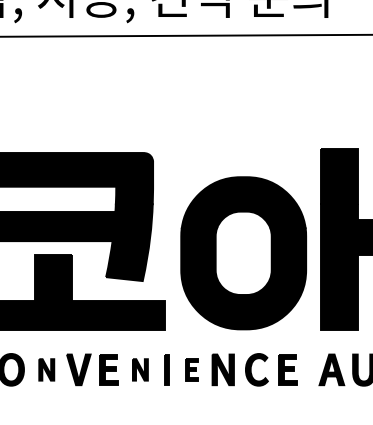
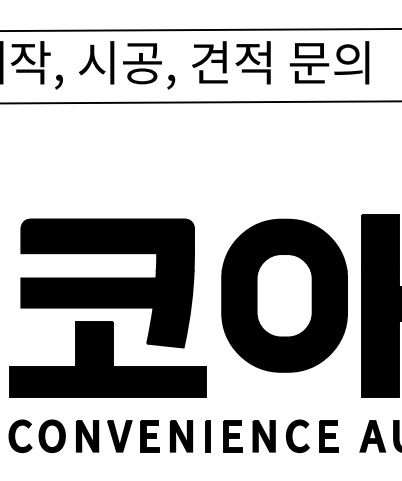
part: (243, 253) -> (284, 295), moved
part: (46, 370) -> (87, 436), size x1.43
part: (139, 370) -> (180, 436), size x1.43
part: (191, 370) -> (232, 436), size x1.43

